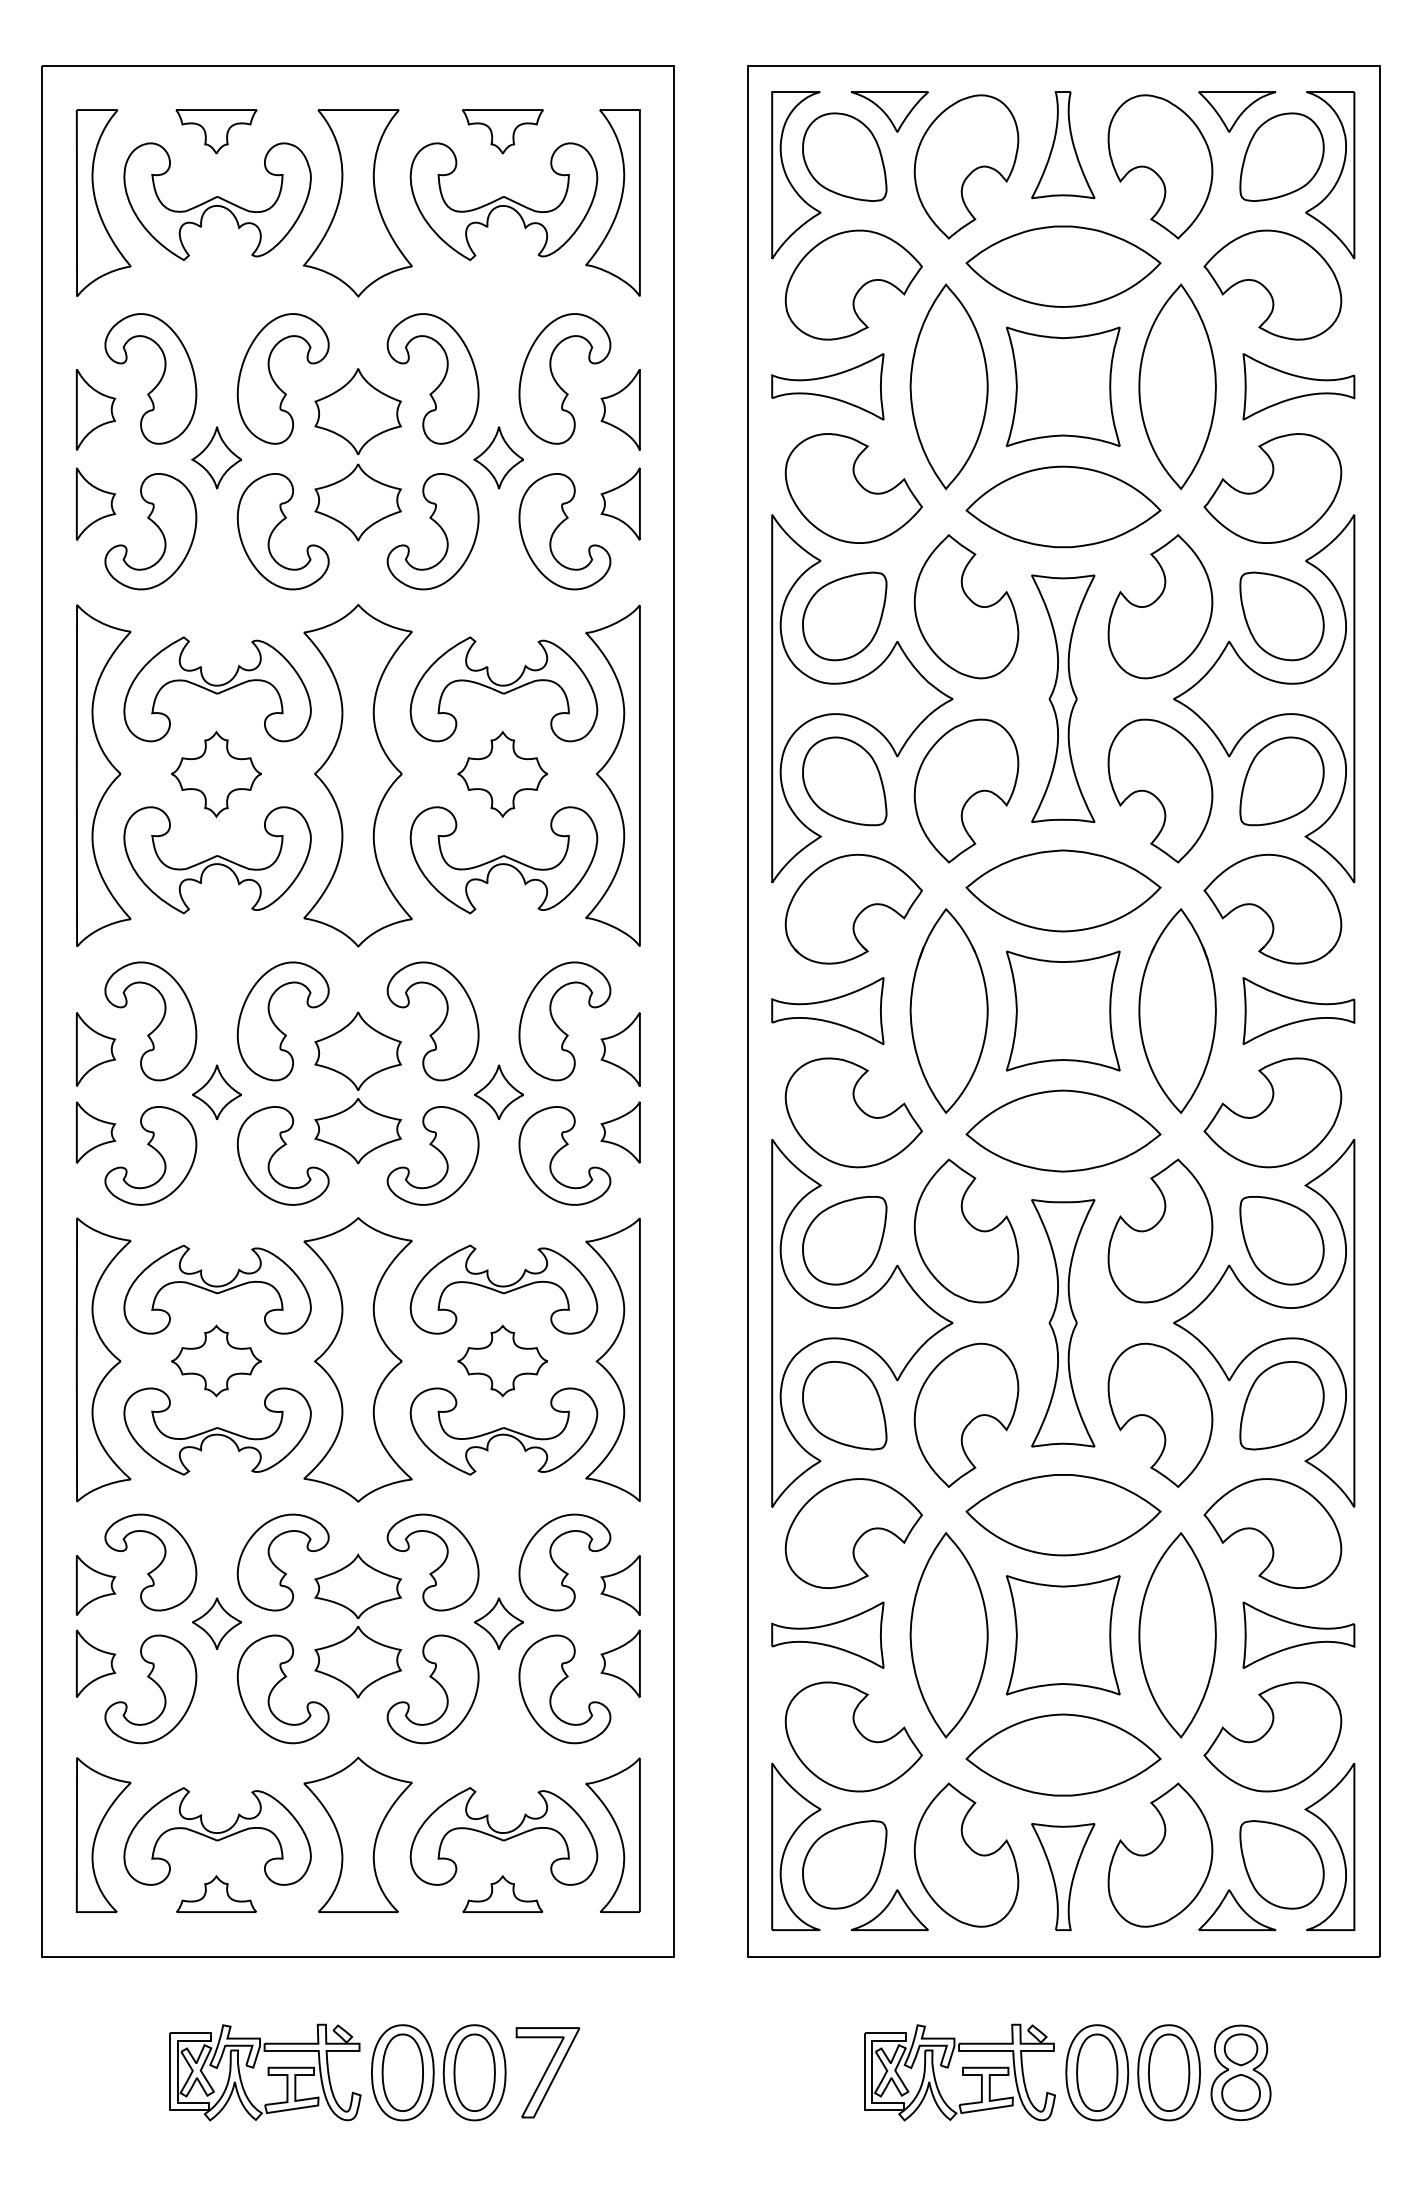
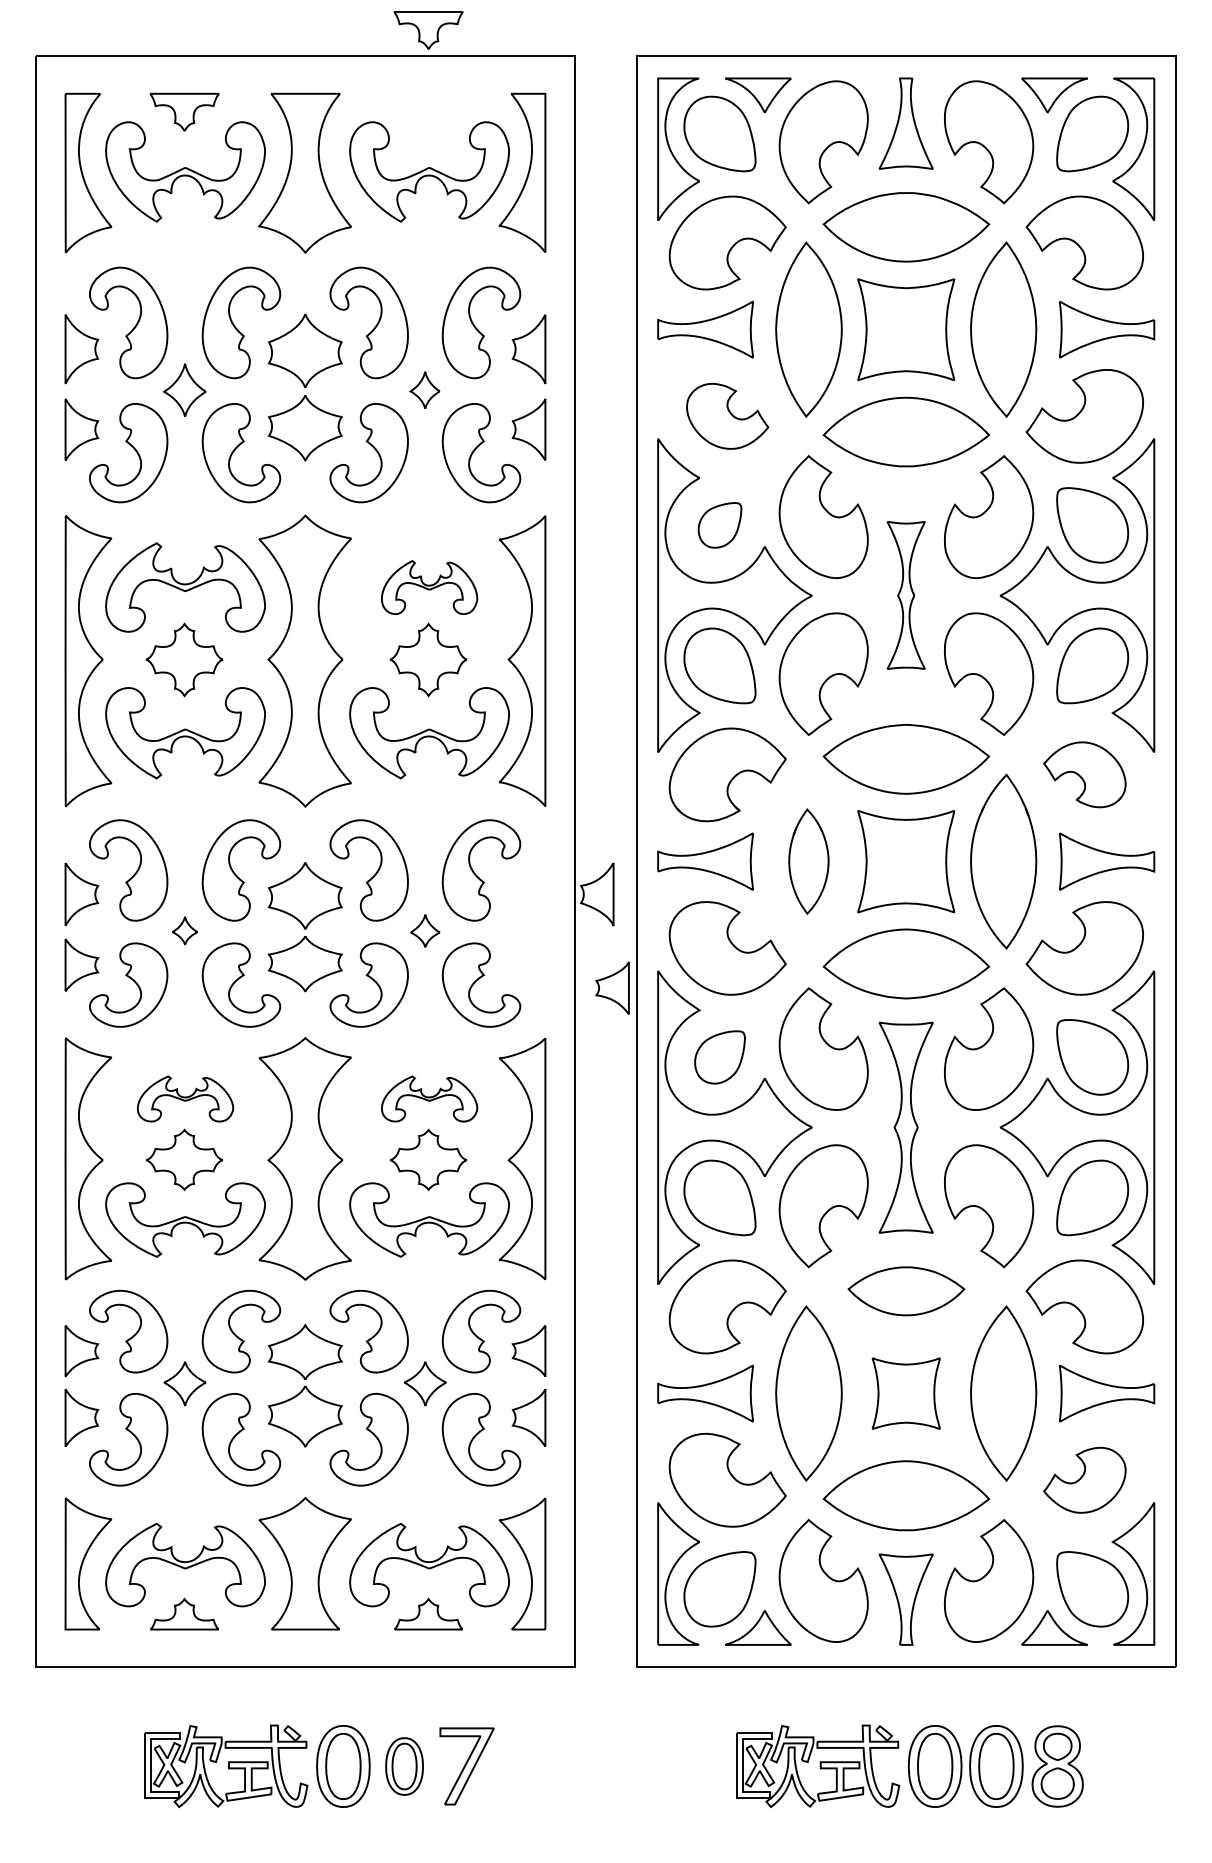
part: (502, 131) -> (428, 30), moved
part: (498, 457) -> (424, 389), size x0.7
part: (853, 488) -> (727, 416), size x0.7
part: (844, 616) -> (719, 525), size x0.6
part: (503, 689) -> (429, 587), size x0.6
part: (1063, 698) -> (906, 595), size x0.7
part: (1272, 908) -> (1084, 774), size x0.7
part: (948, 1010) -> (808, 861), size x0.6
part: (620, 1049) -> (597, 894), moved
part: (216, 1091) -> (184, 930), size x0.6
part: (498, 1092) -> (424, 931), size x0.7
part: (620, 1132) -> (612, 988), moved
part: (844, 1240) -> (719, 1057), size x0.7
part: (217, 1289) -> (185, 1098), size x0.6
part: (503, 1289) -> (429, 1098), size x0.6
part: (1063, 1515) -> (906, 1291), size x0.7
part: (1063, 1635) -> (906, 1393), size x0.7
part: (1272, 1736) -> (1084, 1479), size x0.7
part: (474, 2072) -> (404, 1766), size x0.7

